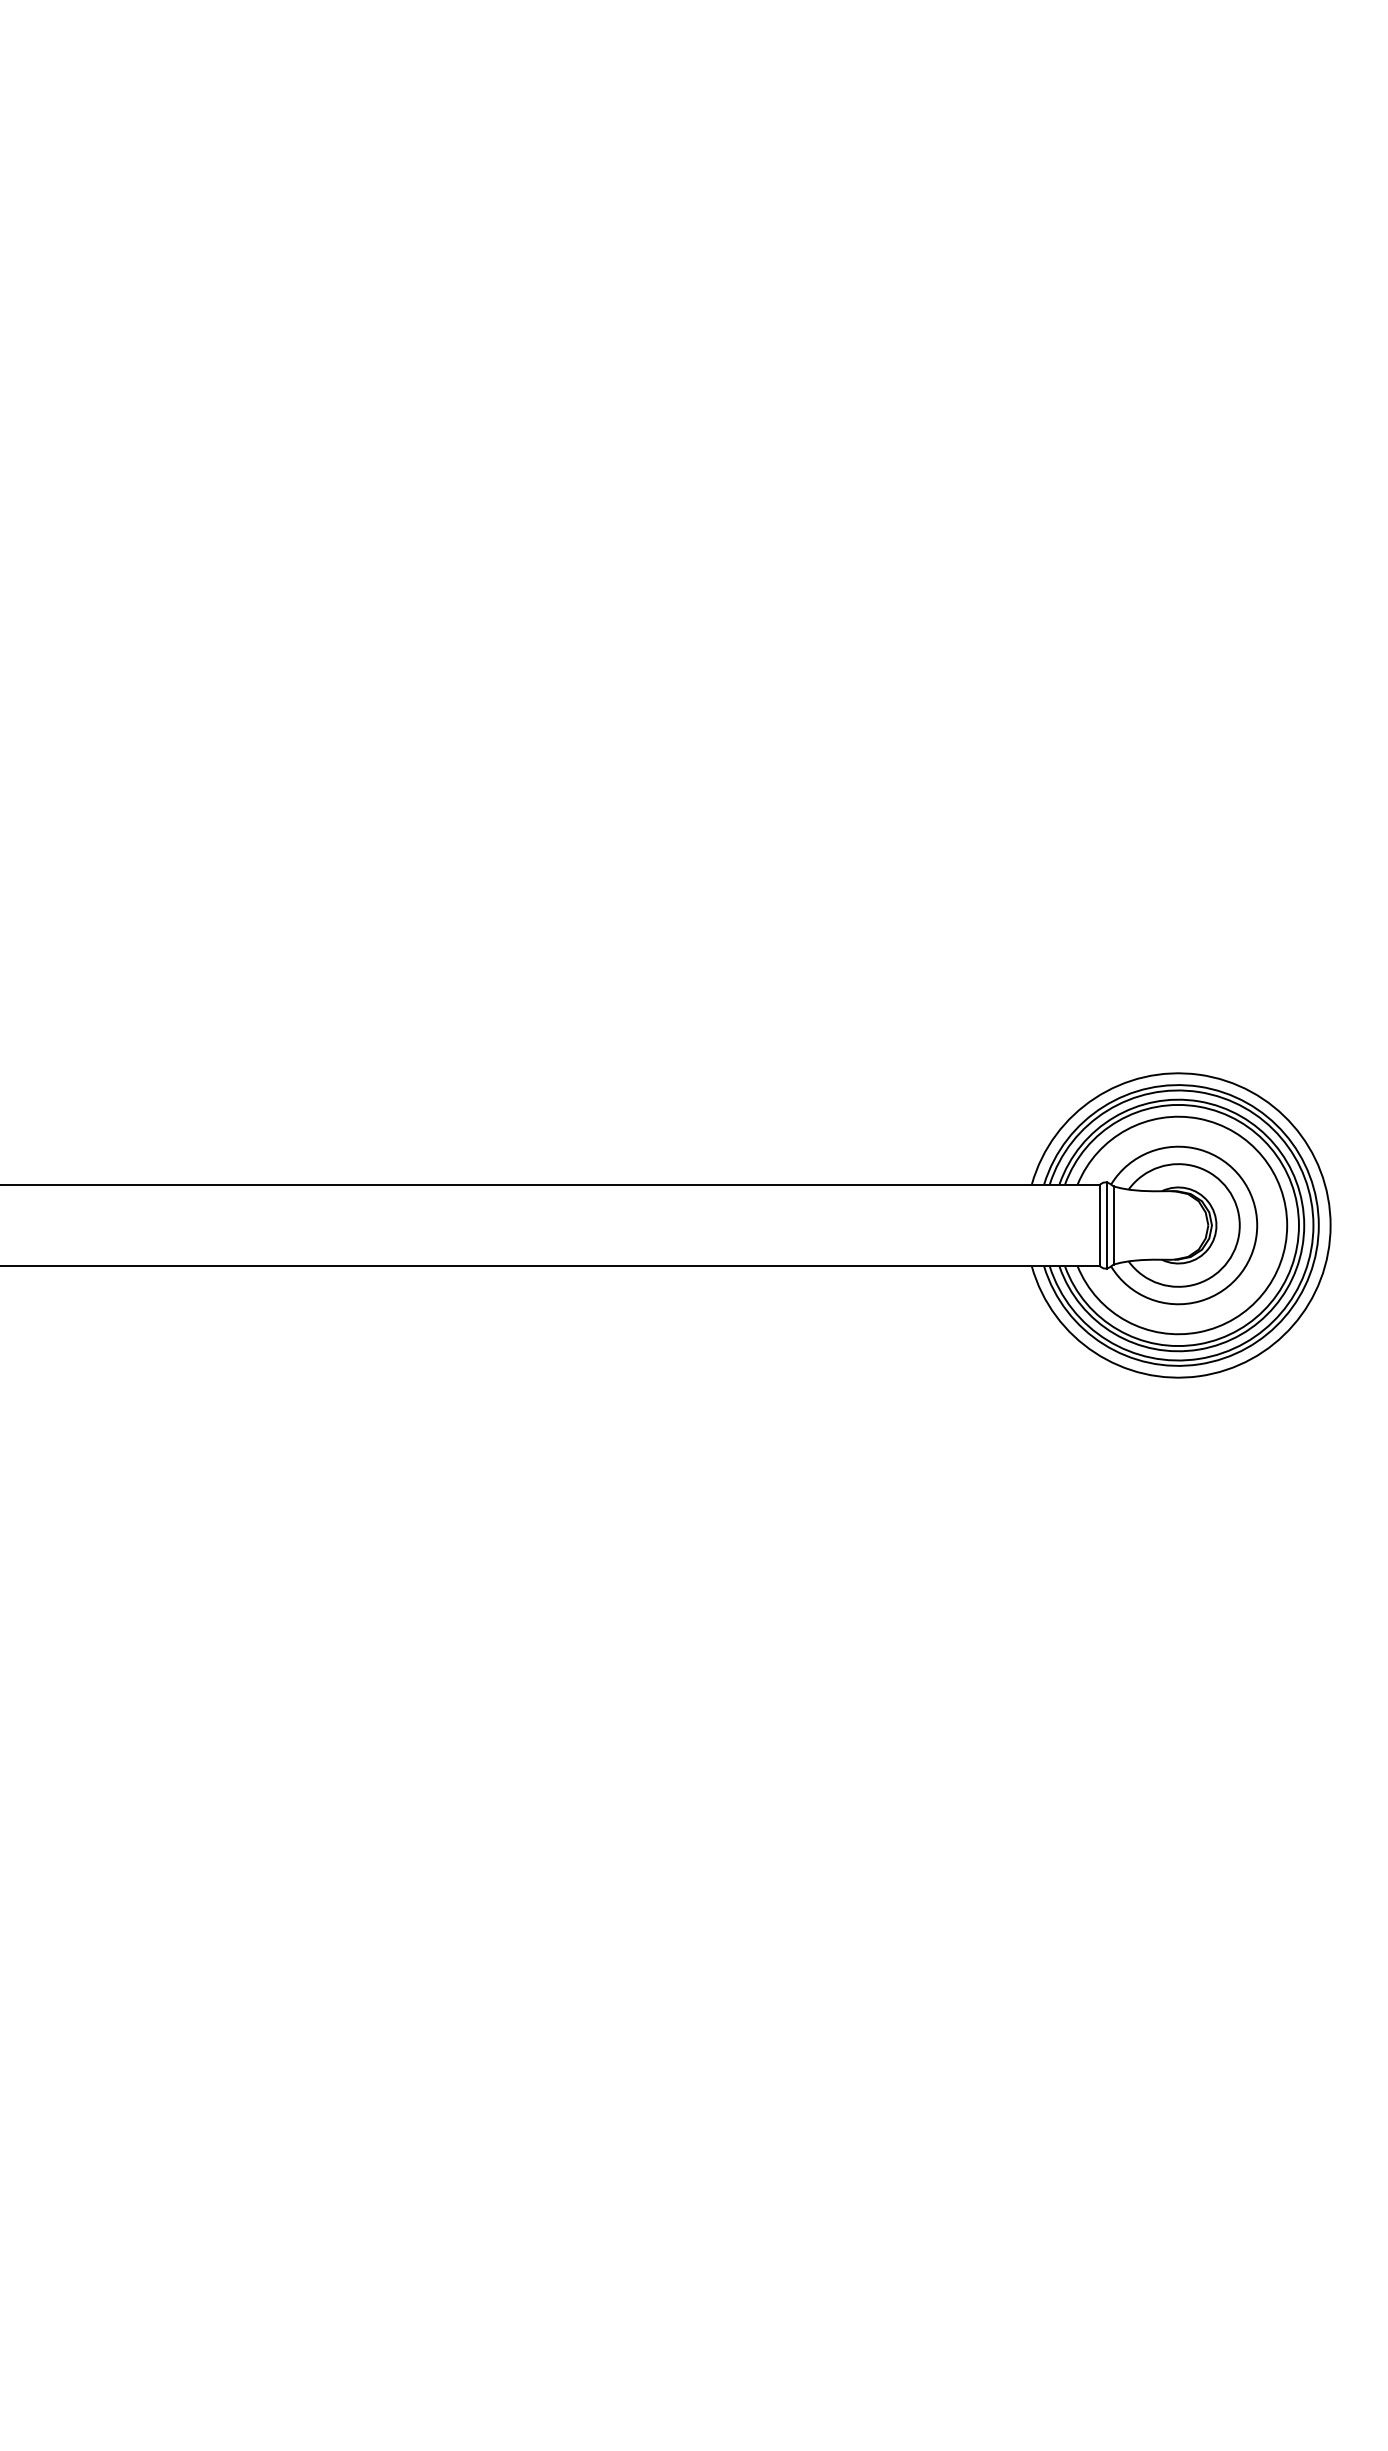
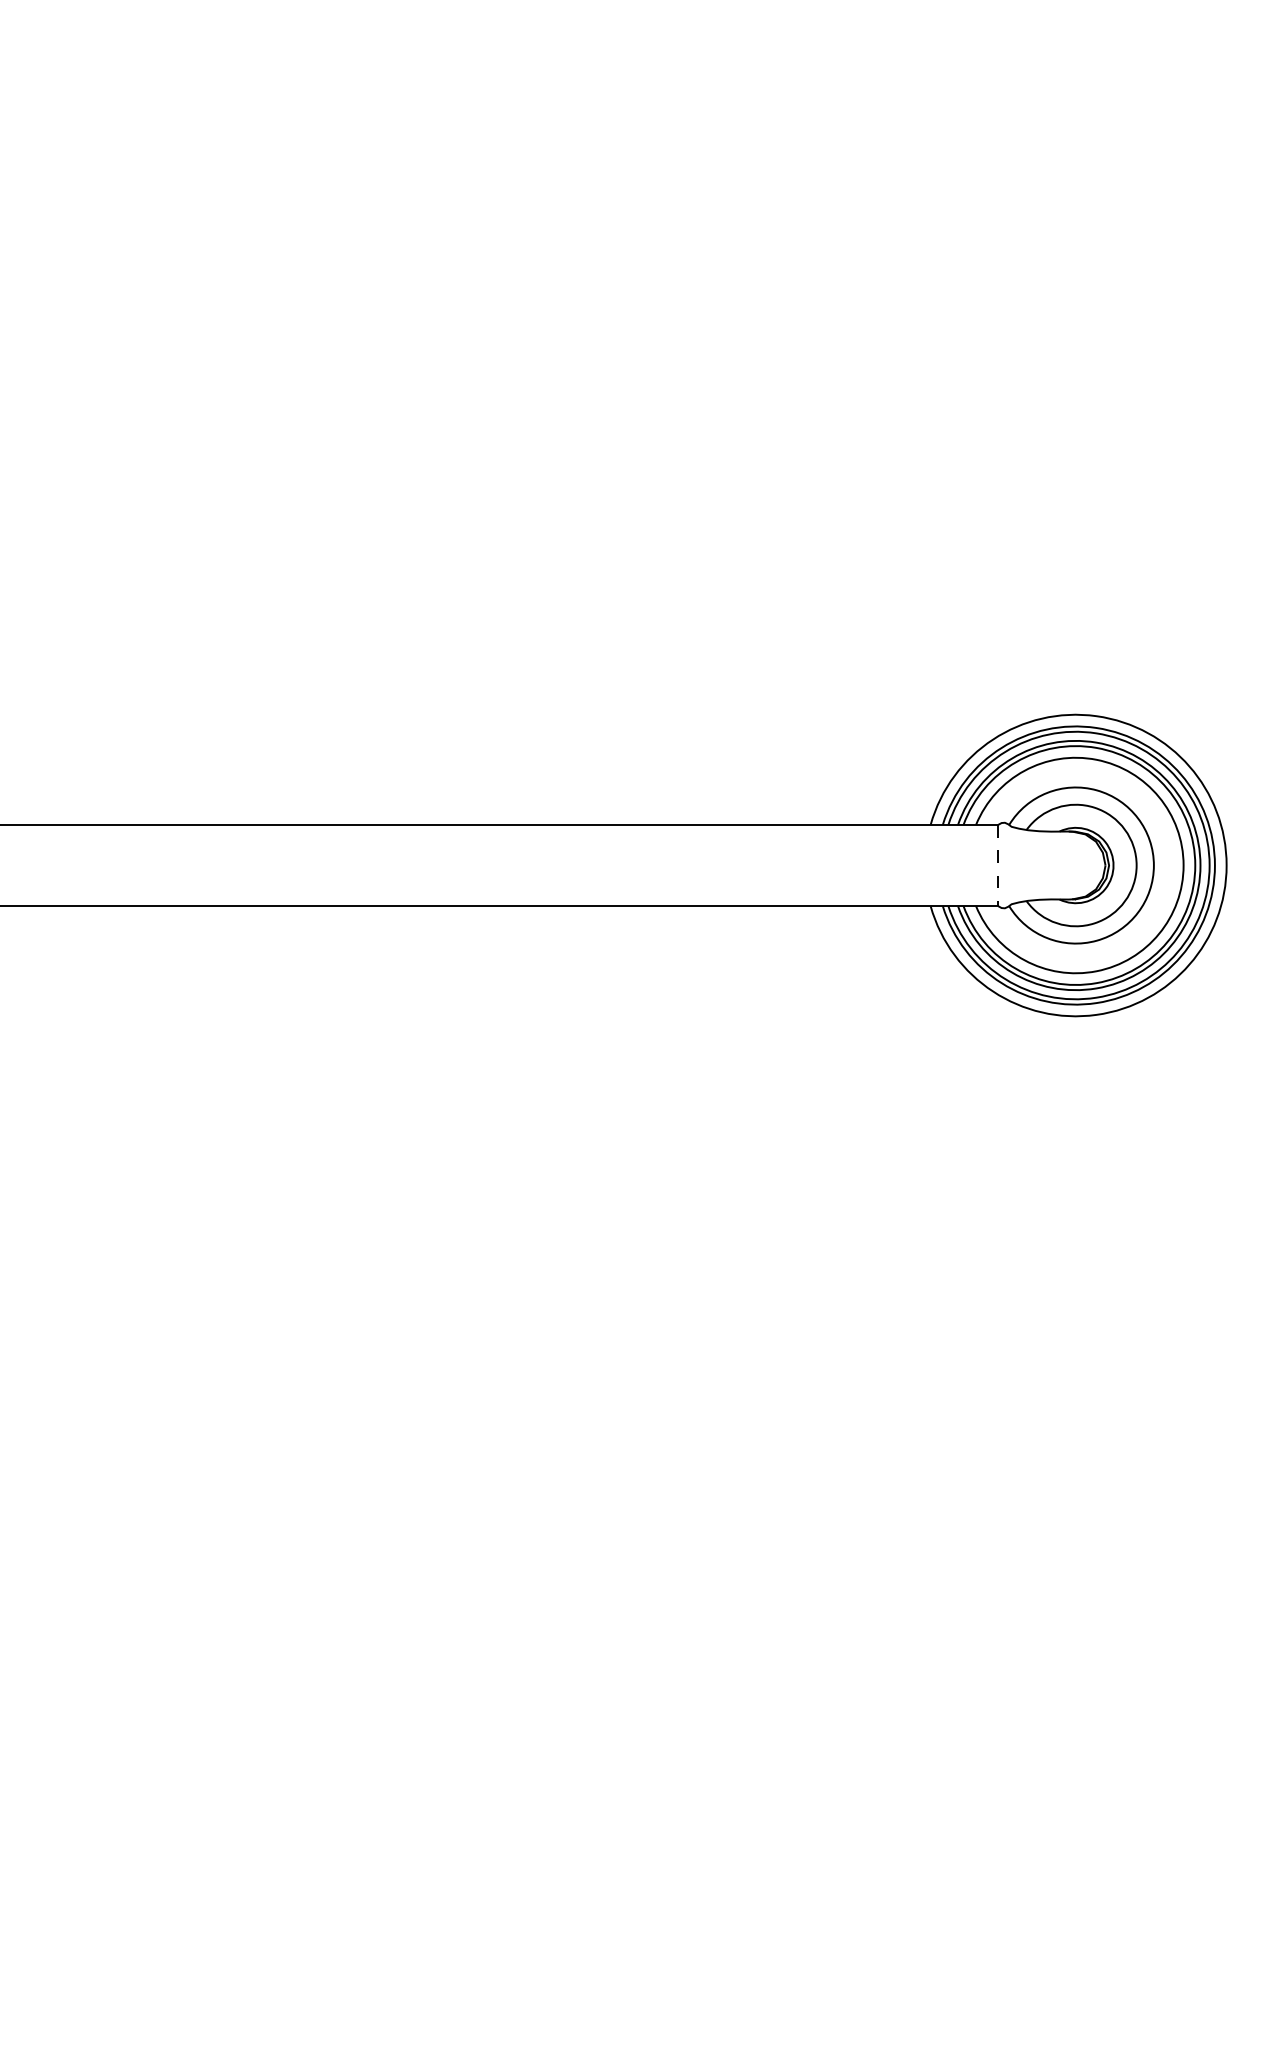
line: (1100, 1225) -> (998, 865), solid -> dashed
line: (1106, 1225) -> (1004, 865), removed
line: (1113, 1225) -> (1011, 865), removed

